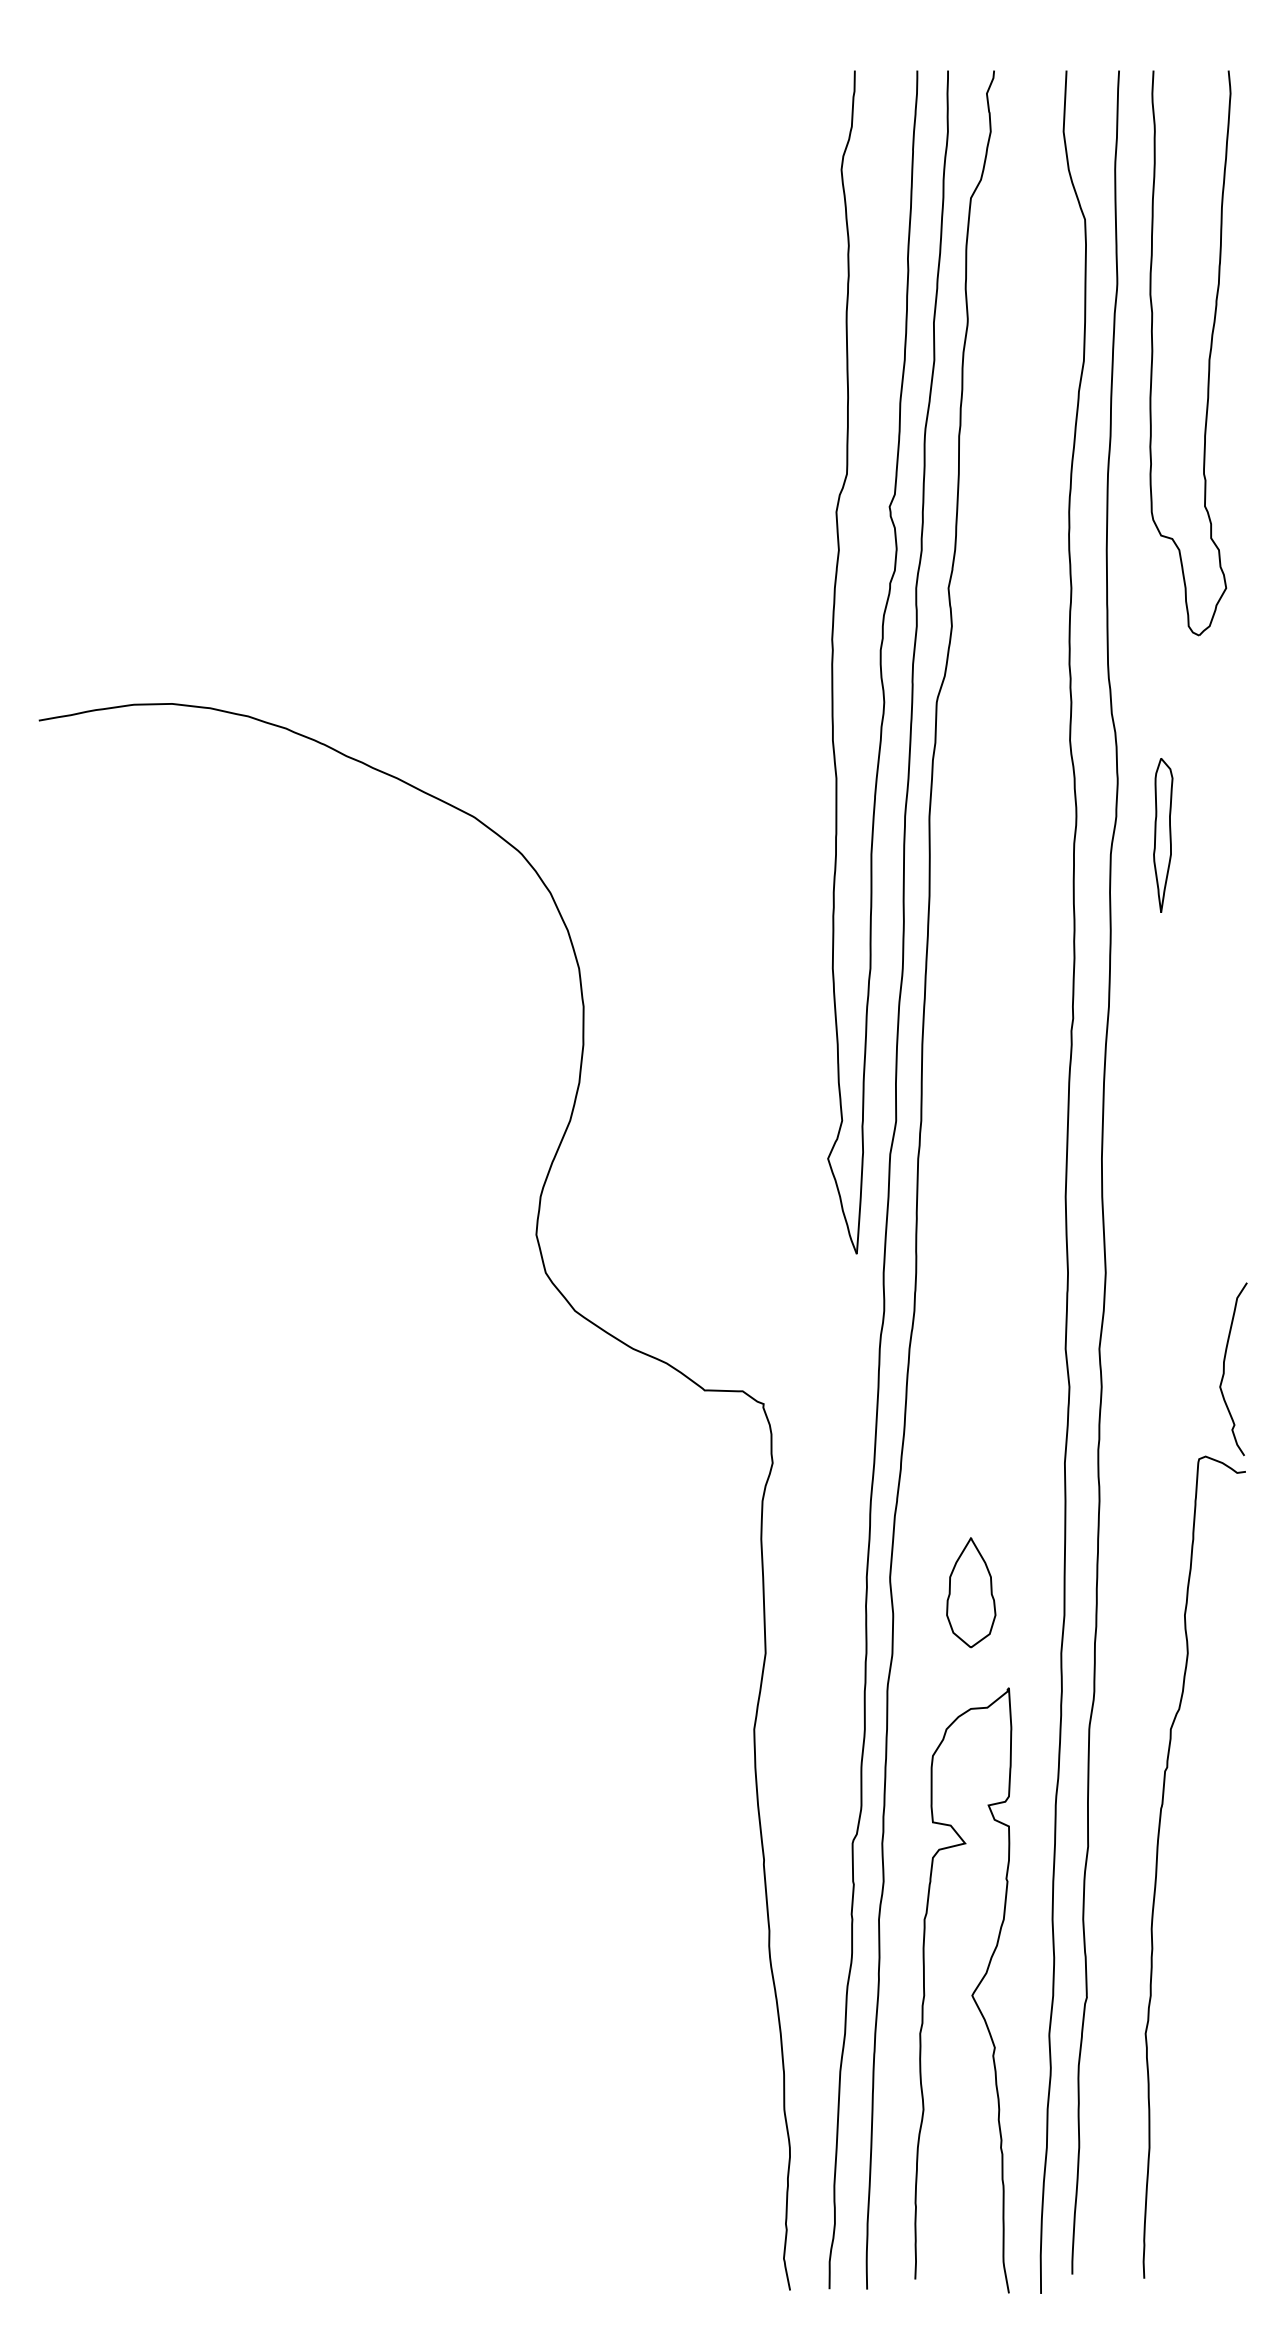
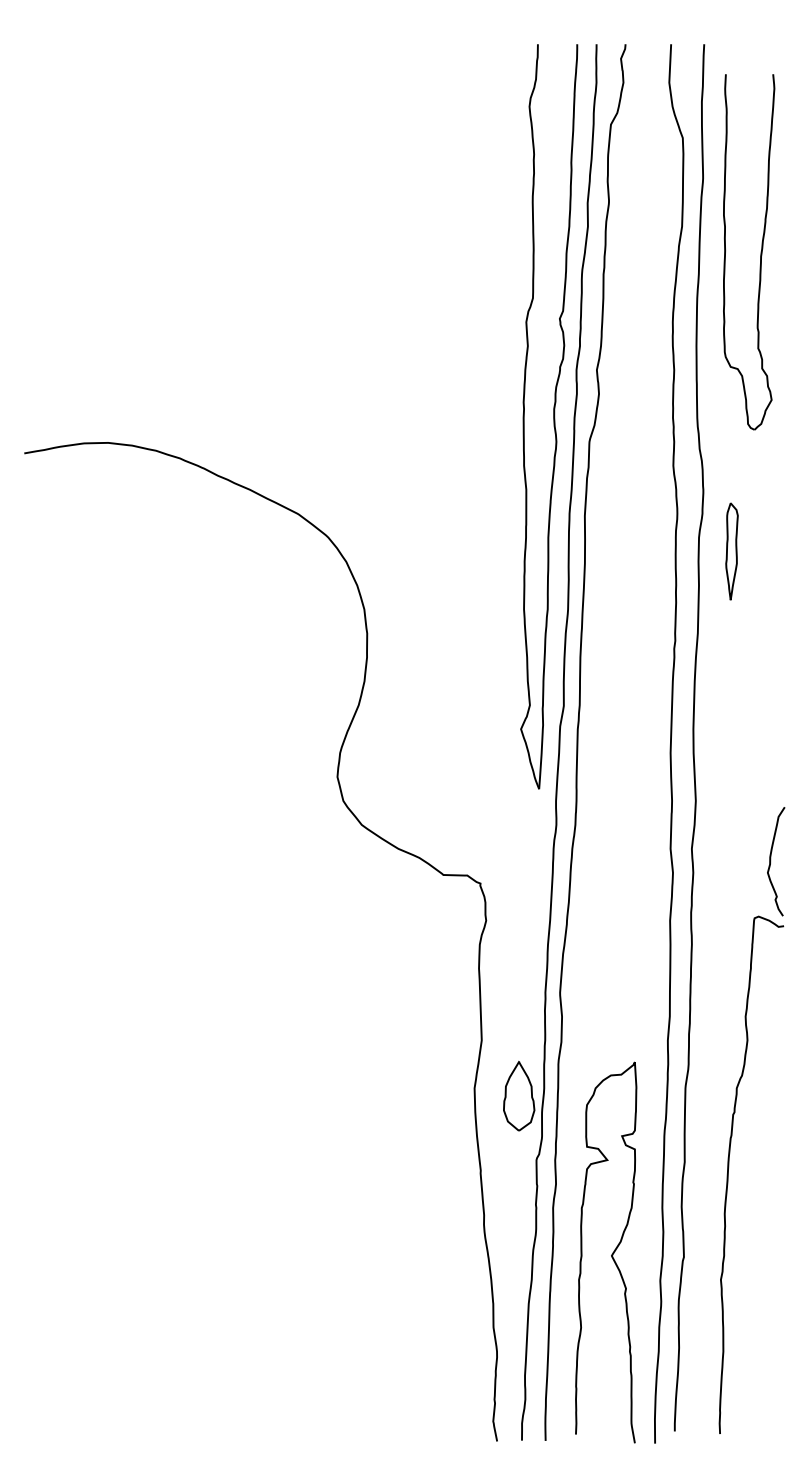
part: (1208, 353) -> (760, 252), moved
part: (1162, 835) -> (731, 551), moved
part: (971, 1591) -> (519, 1095), moved

